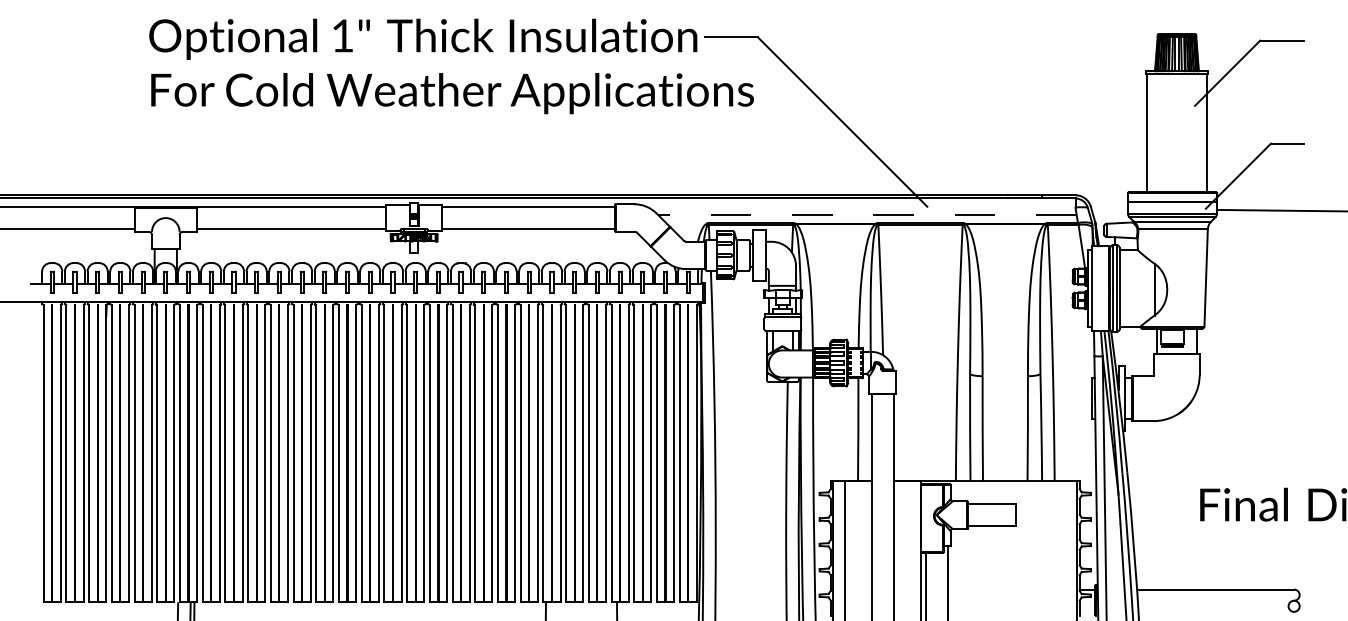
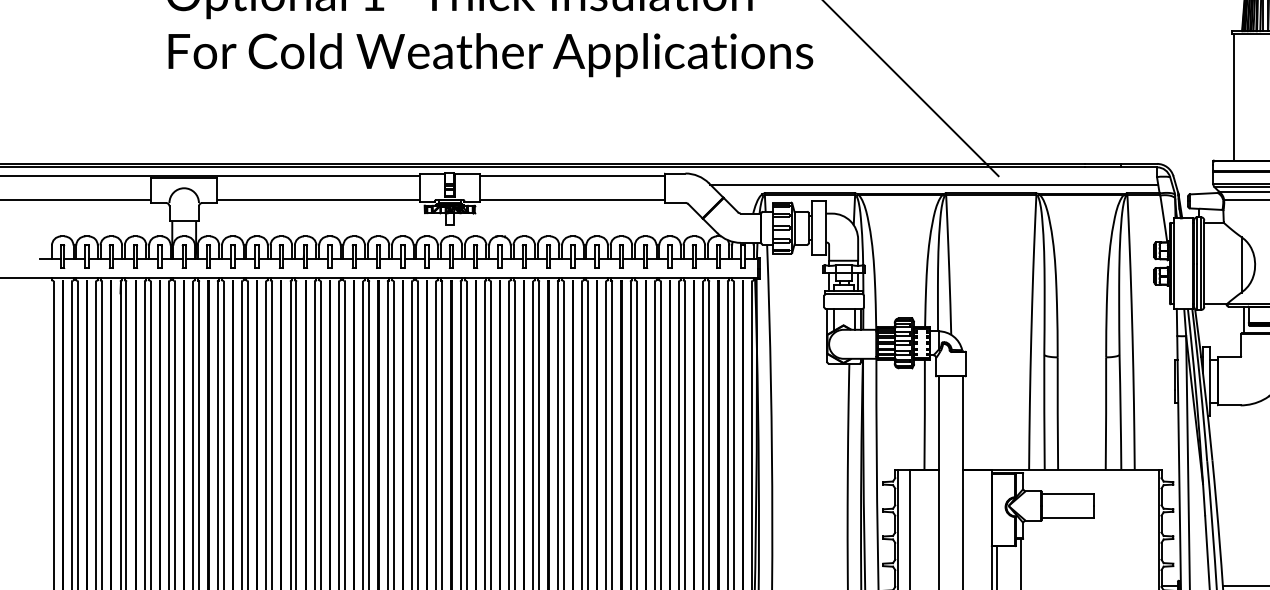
line: (866, 214) -> (933, 184), dashed -> solid

